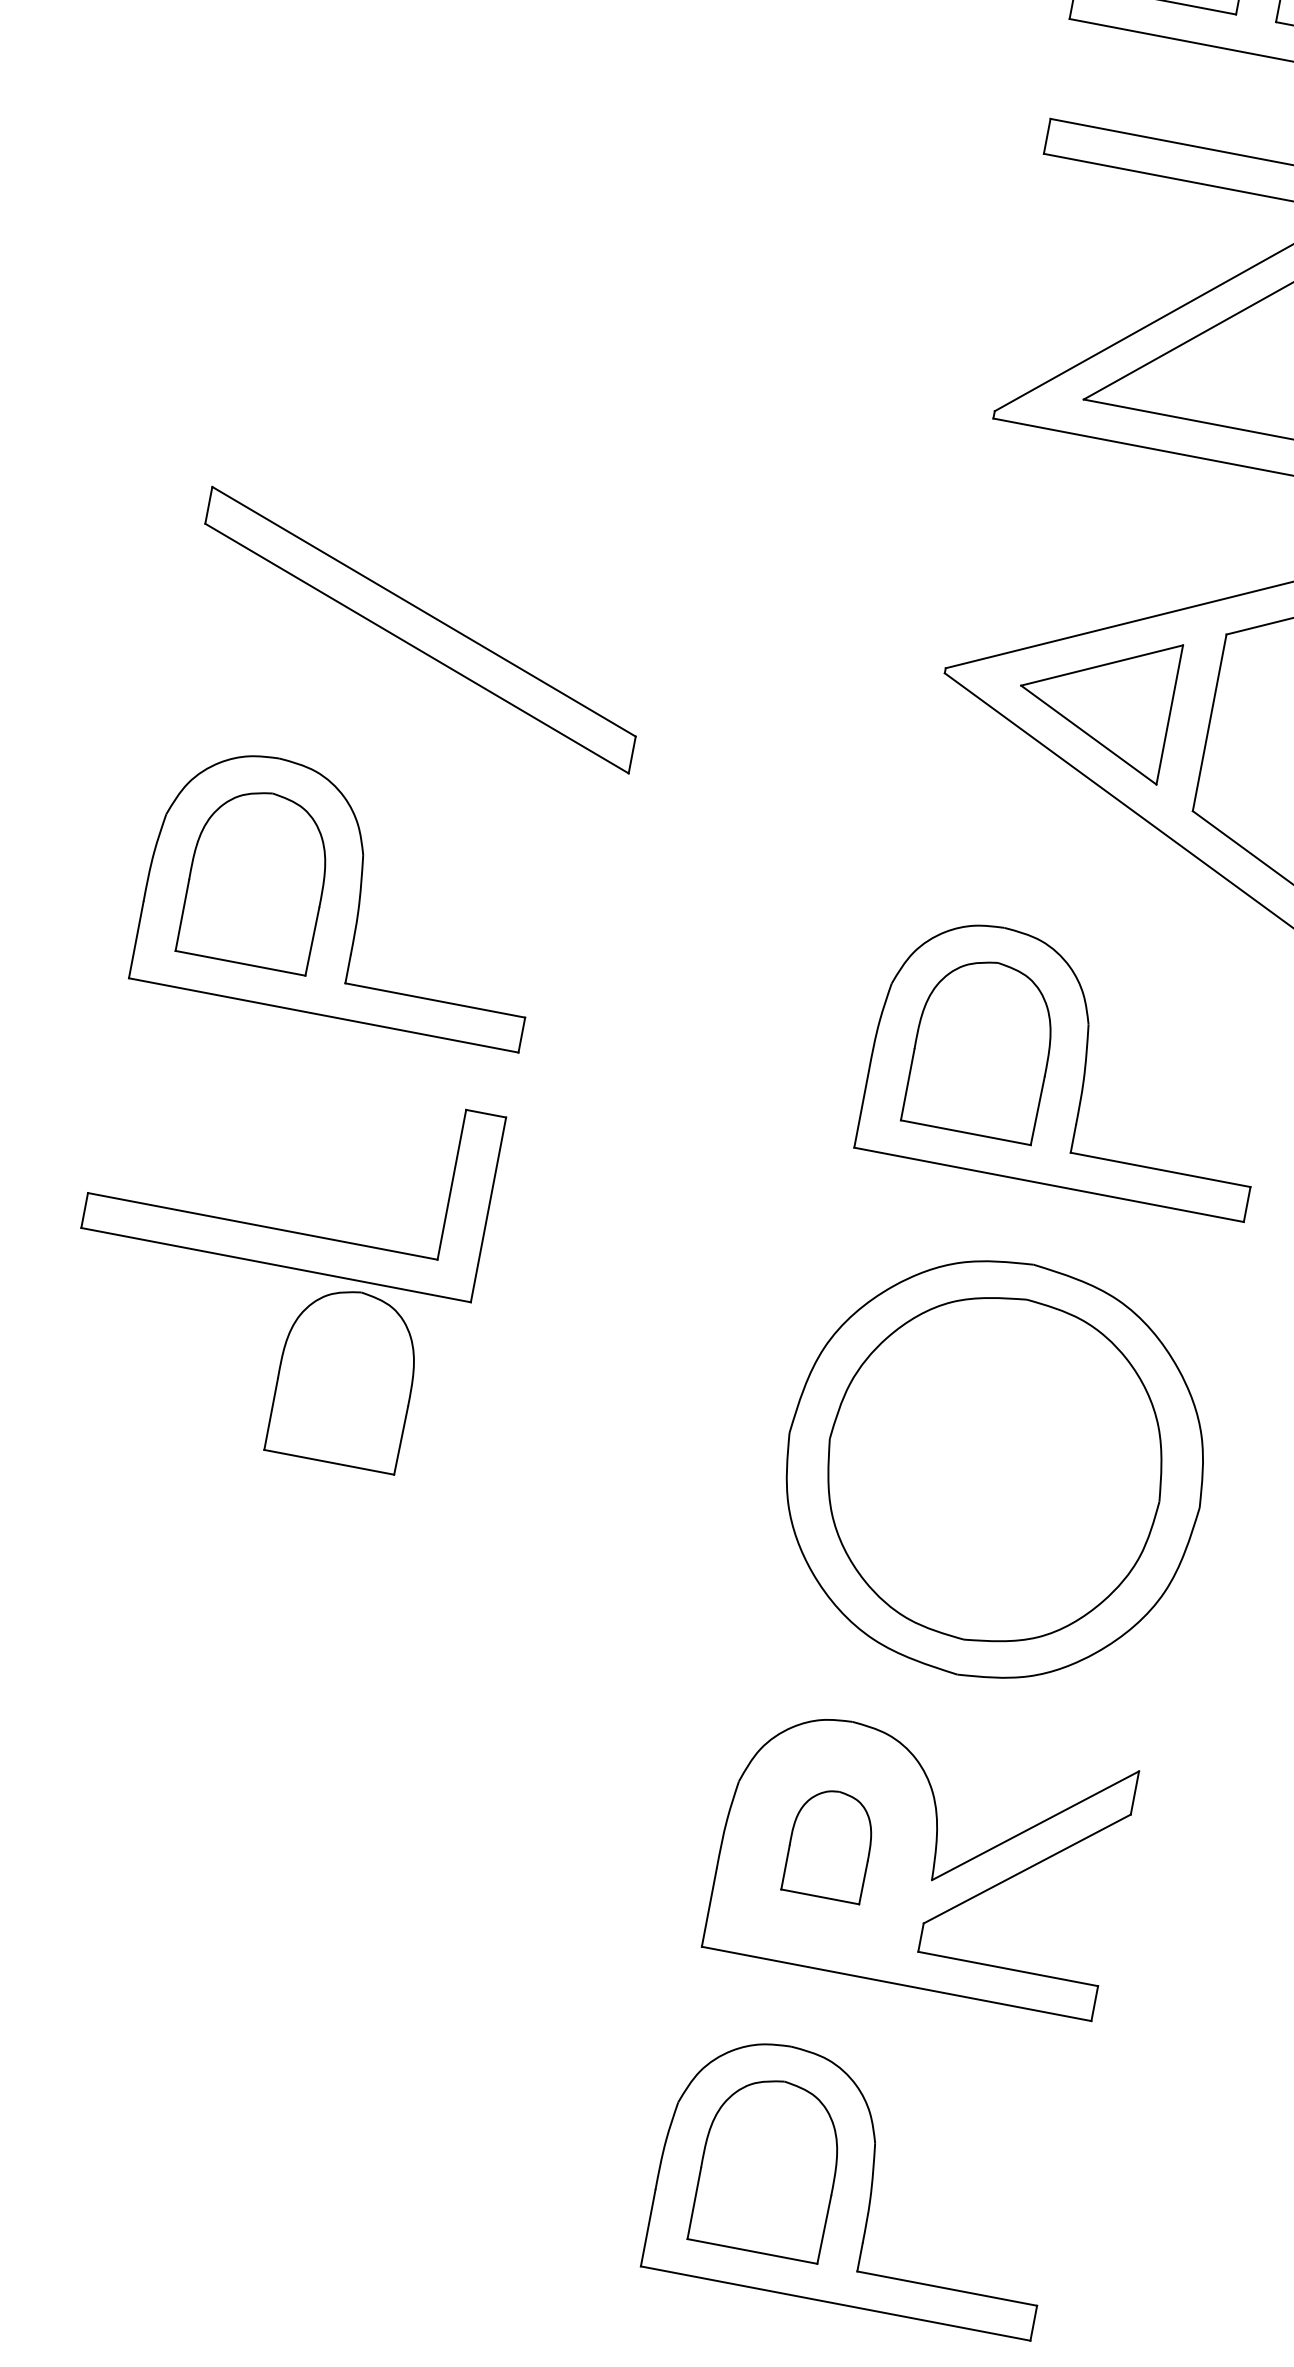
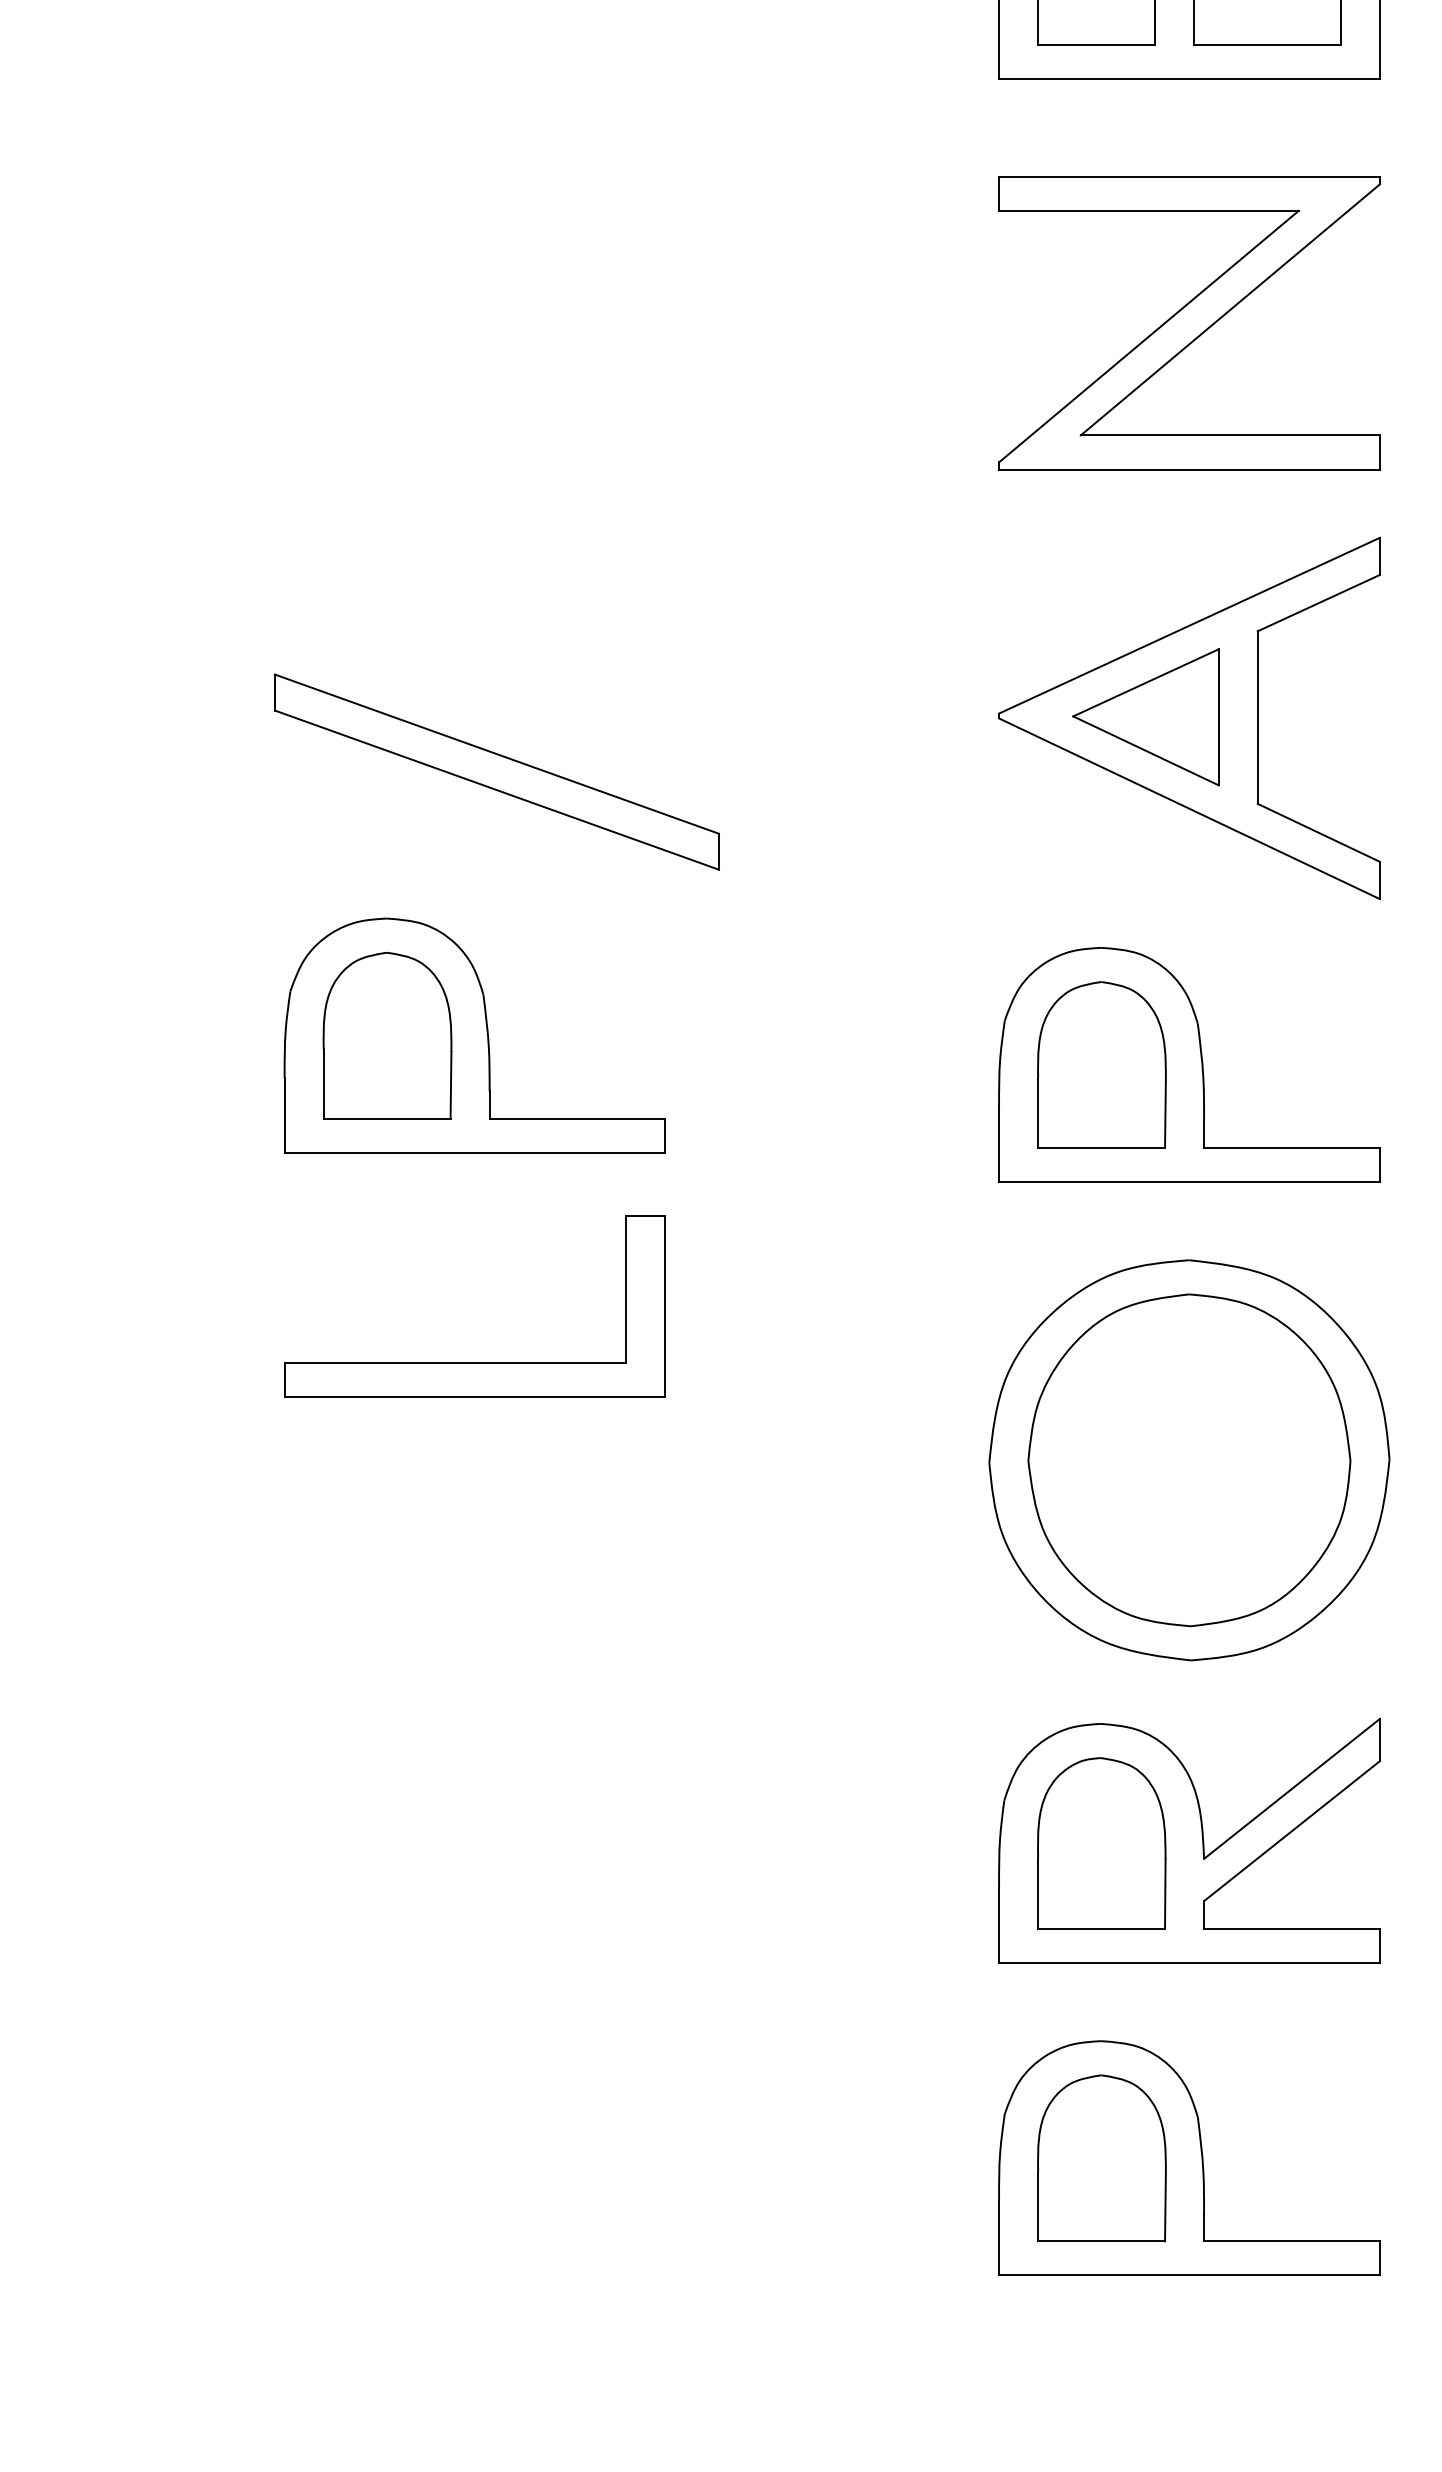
part: (345, 1377) -> (560, 1490), removed
part: (830, 1844) -> (1101, 1843), size x1.67

